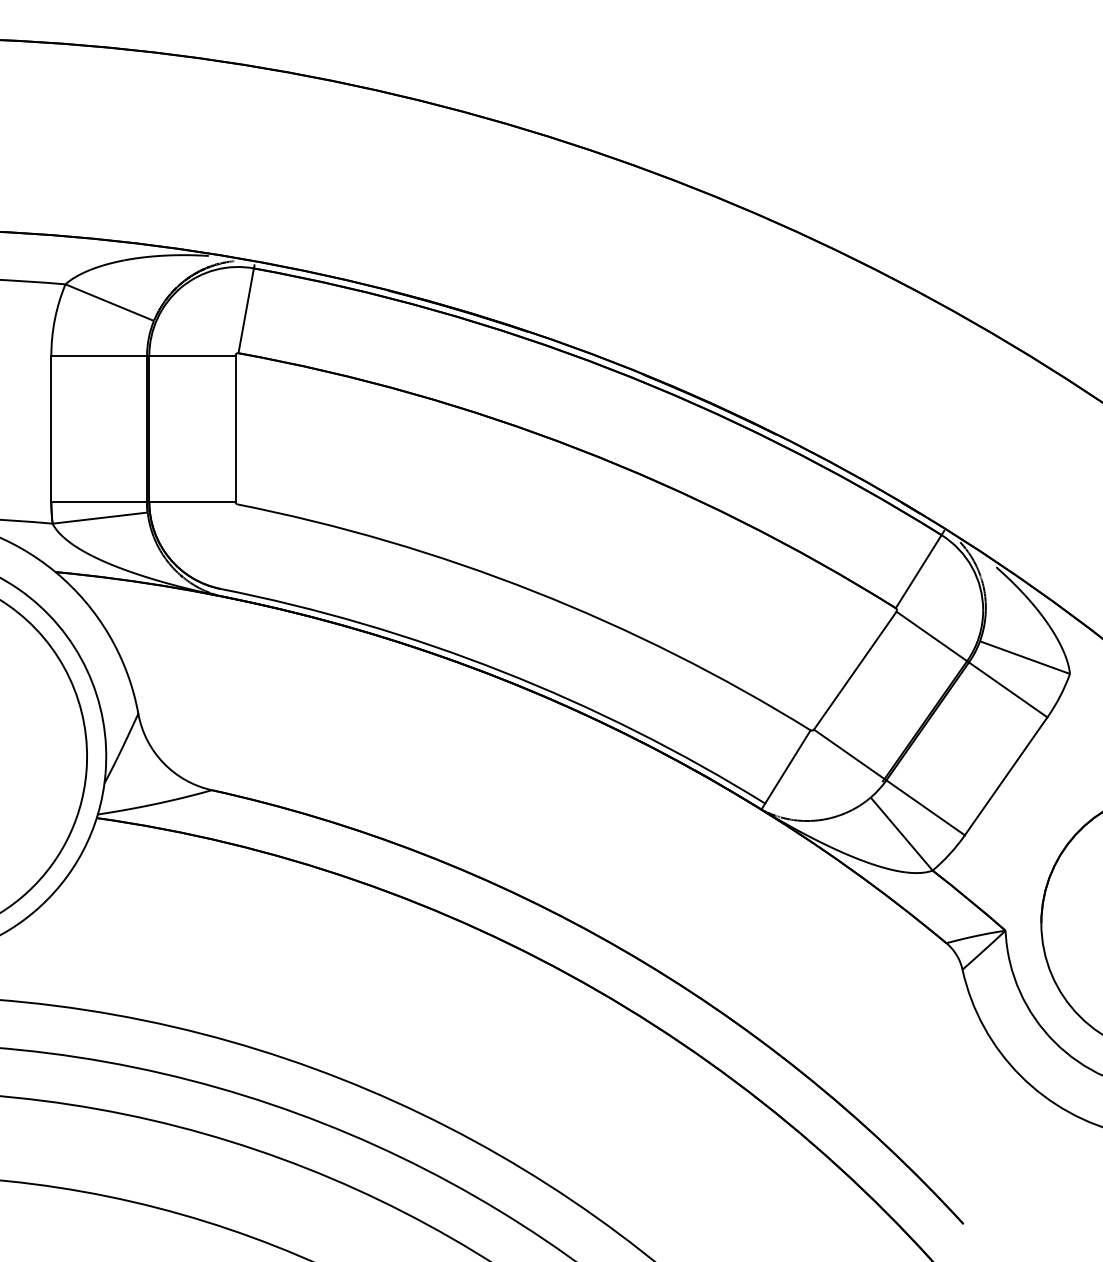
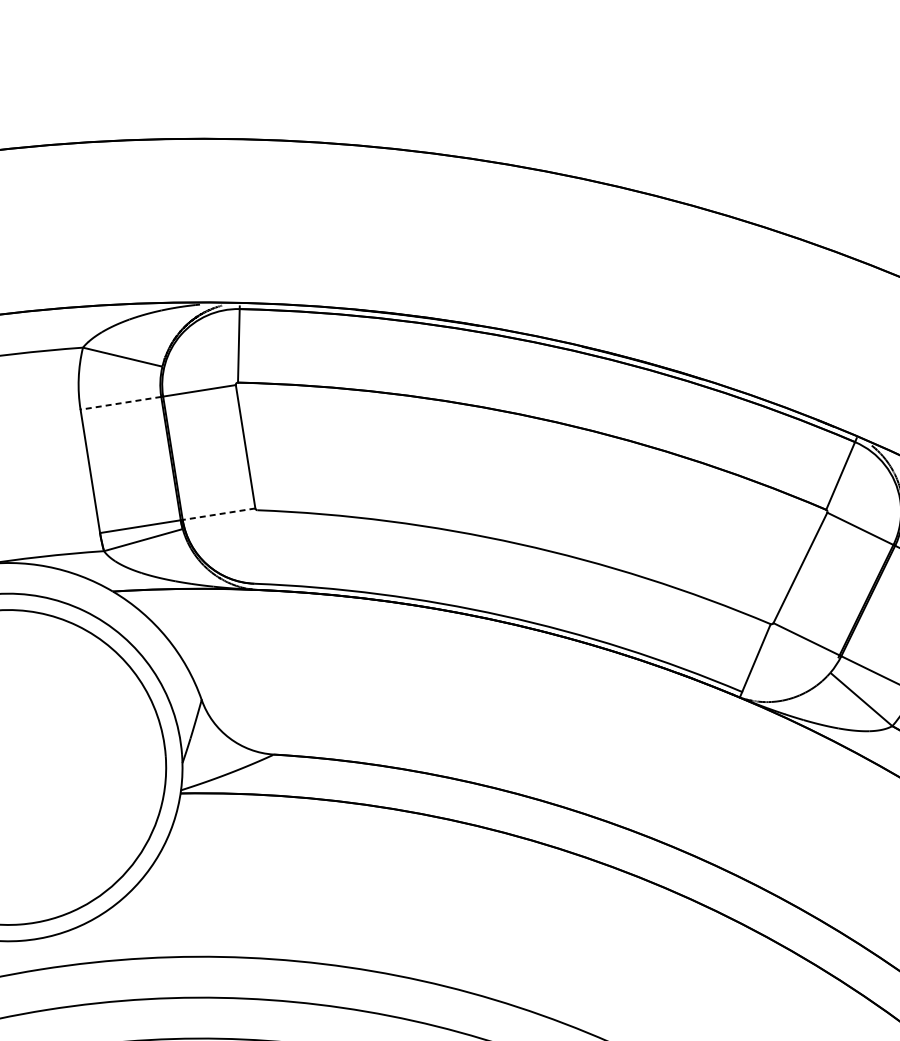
line: (99, 355) -> (121, 403), solid -> dashed
line: (191, 502) -> (218, 514), solid -> dashed

